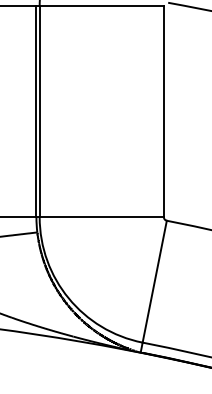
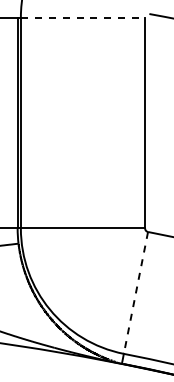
line: (102, 6) -> (83, 17), solid -> dashed
line: (154, 282) -> (135, 293), solid -> dashed

